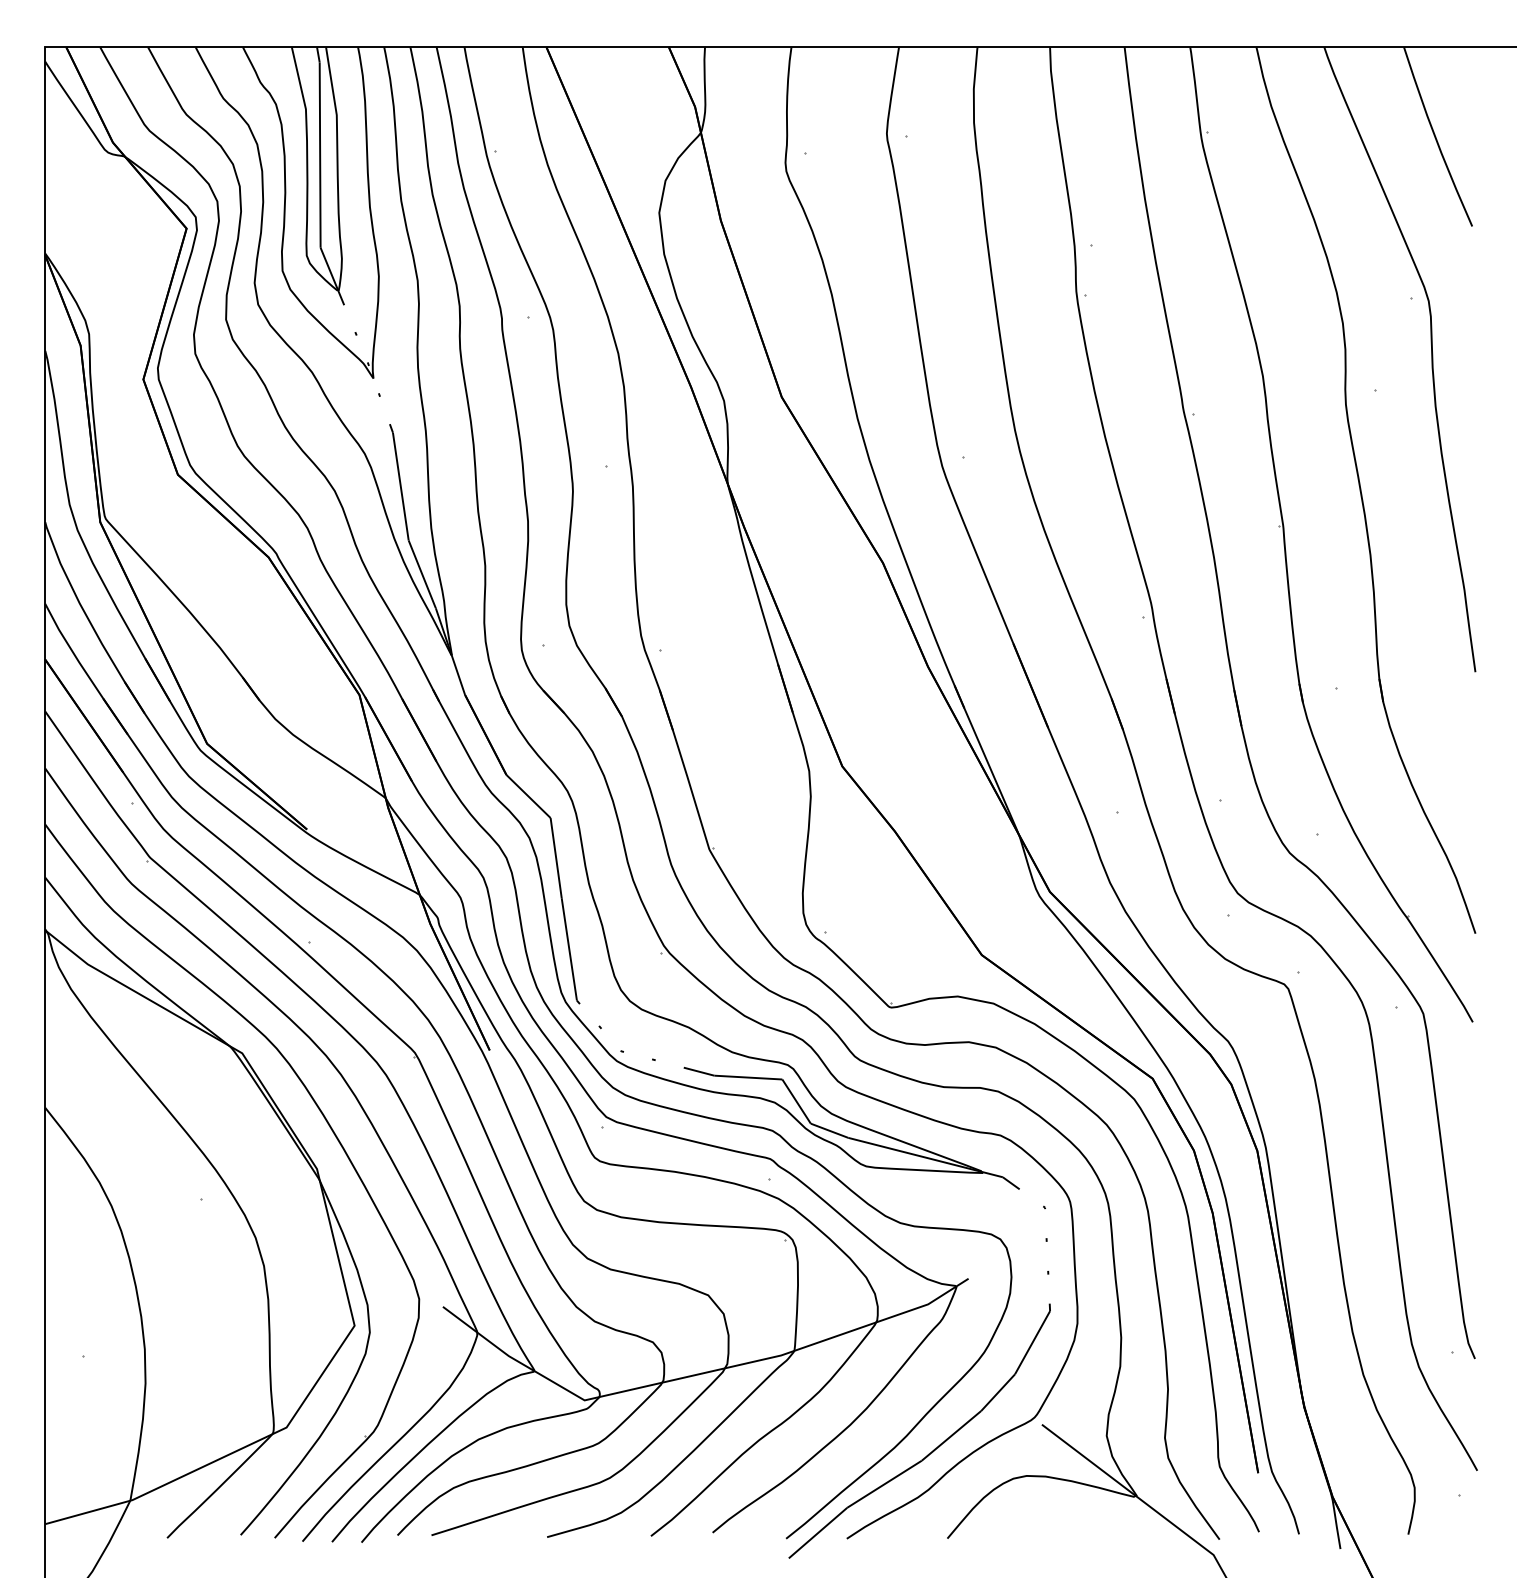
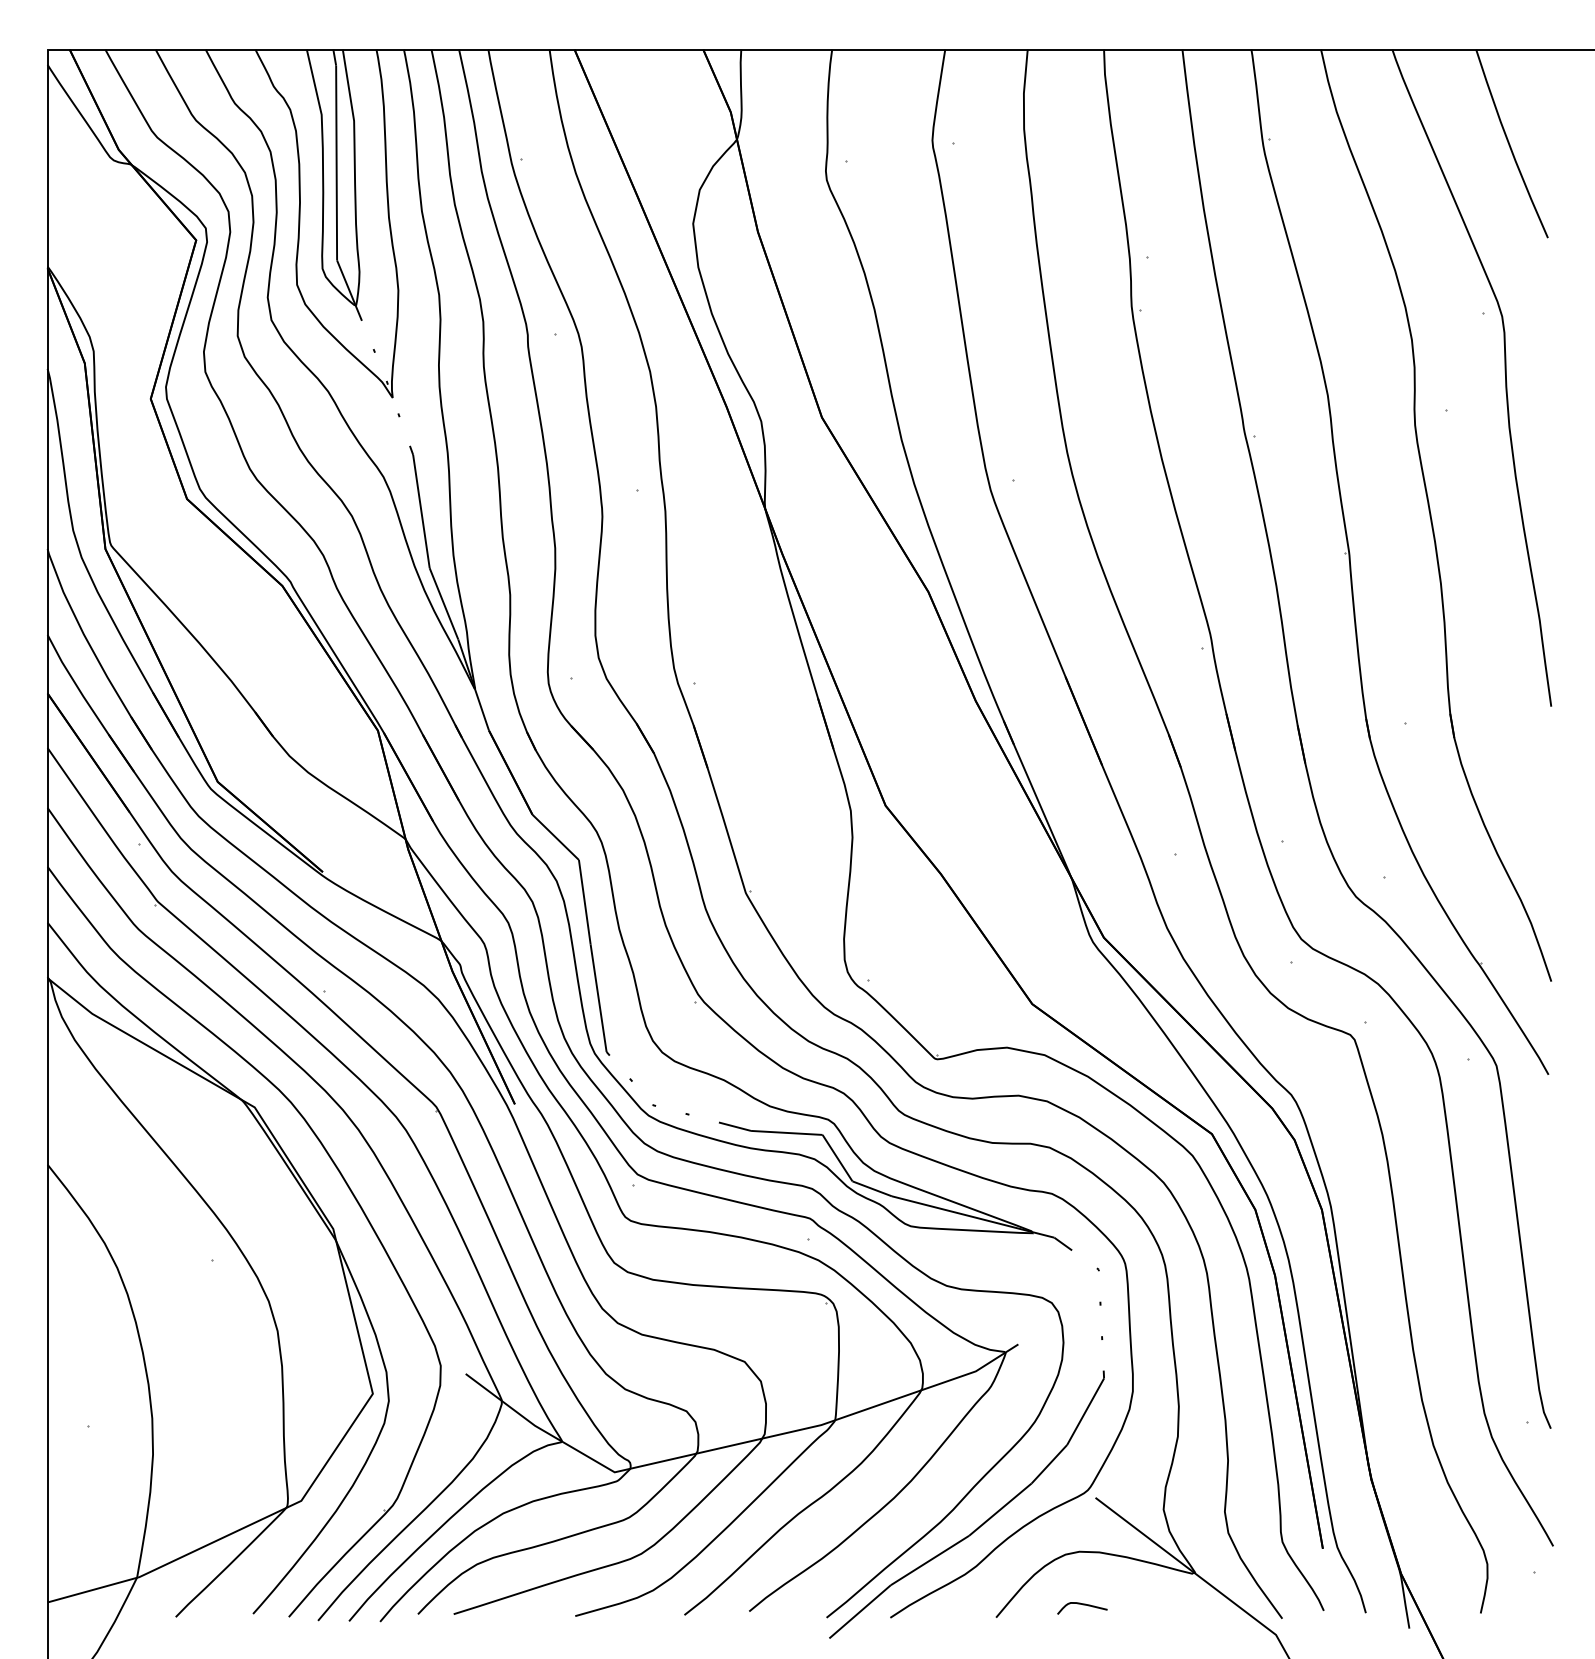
curve: (1029, 1526) -> (1082, 1604), added

